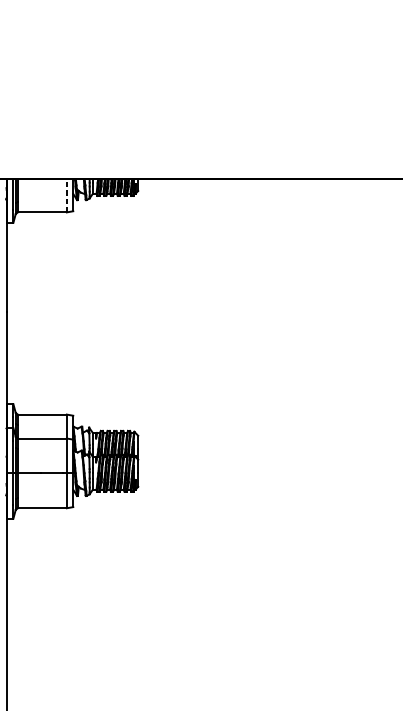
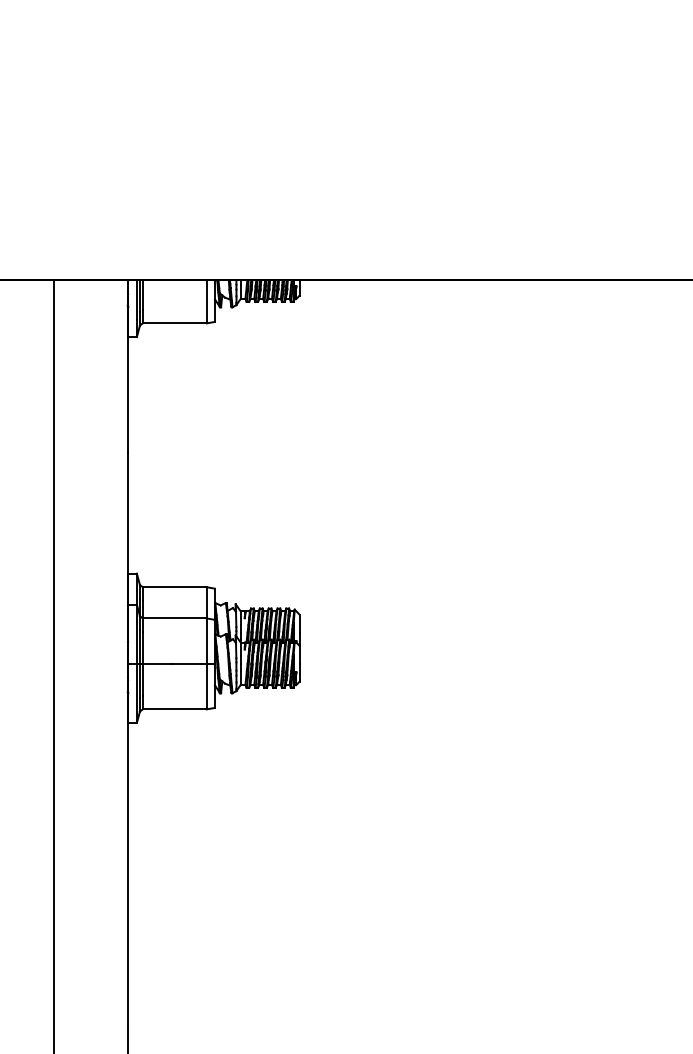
line: (66, 195) -> (206, 301), dashed -> solid

